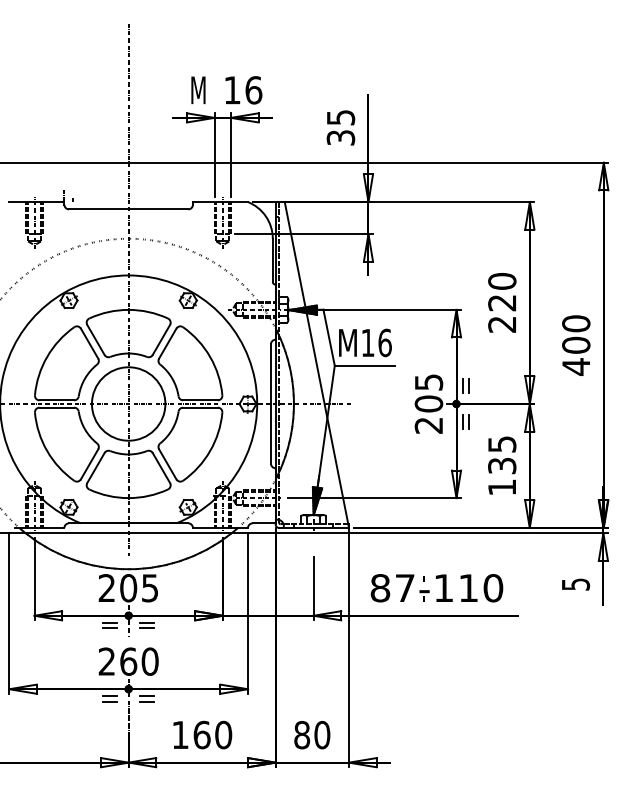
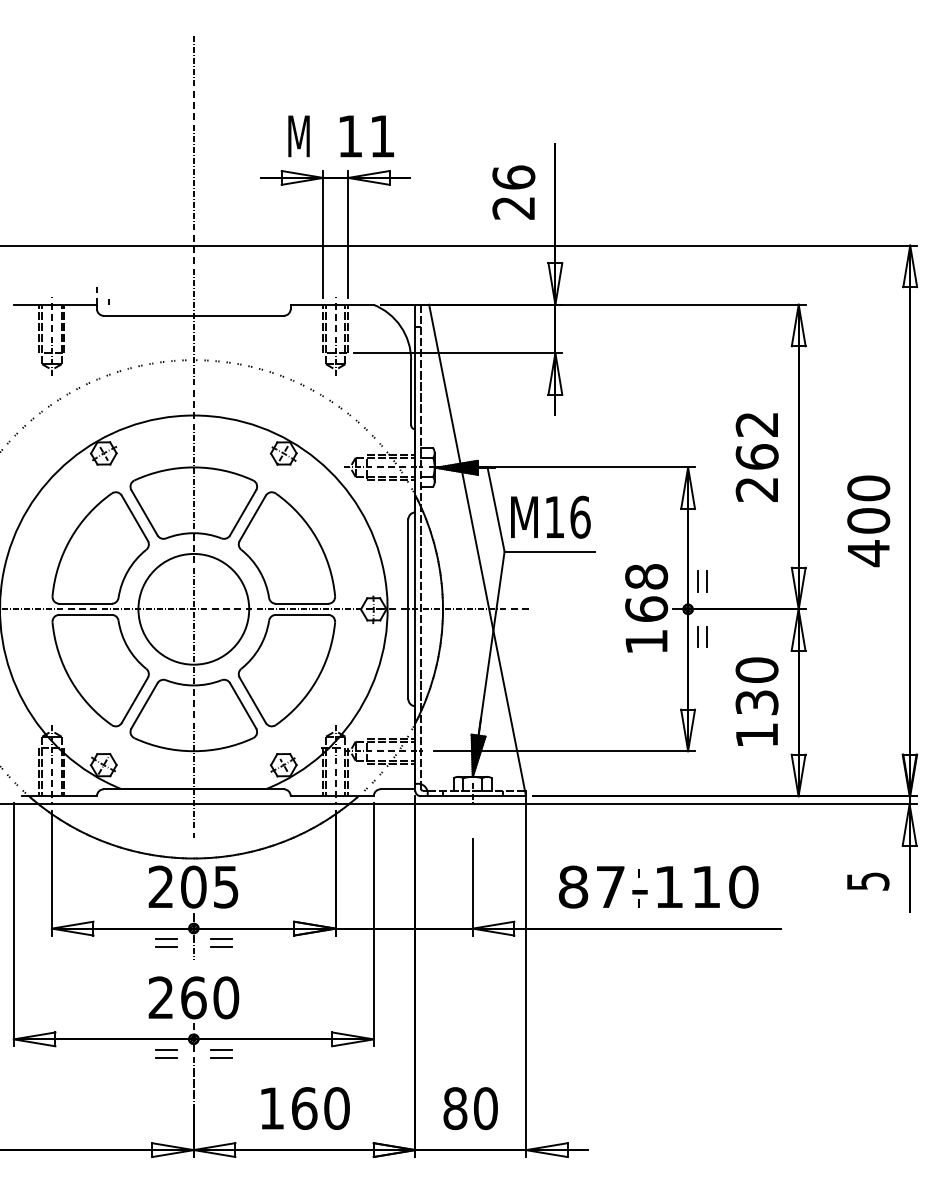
text: (253, 90) -> (382, 136), 16 -> 11
text: (340, 127) -> (513, 192), 35 -> 26
text: (502, 291) -> (757, 439), 220 -> 262
text: (428, 403) -> (645, 608), 205 -> 168
text: (502, 443) -> (757, 668), 135 -> 130

